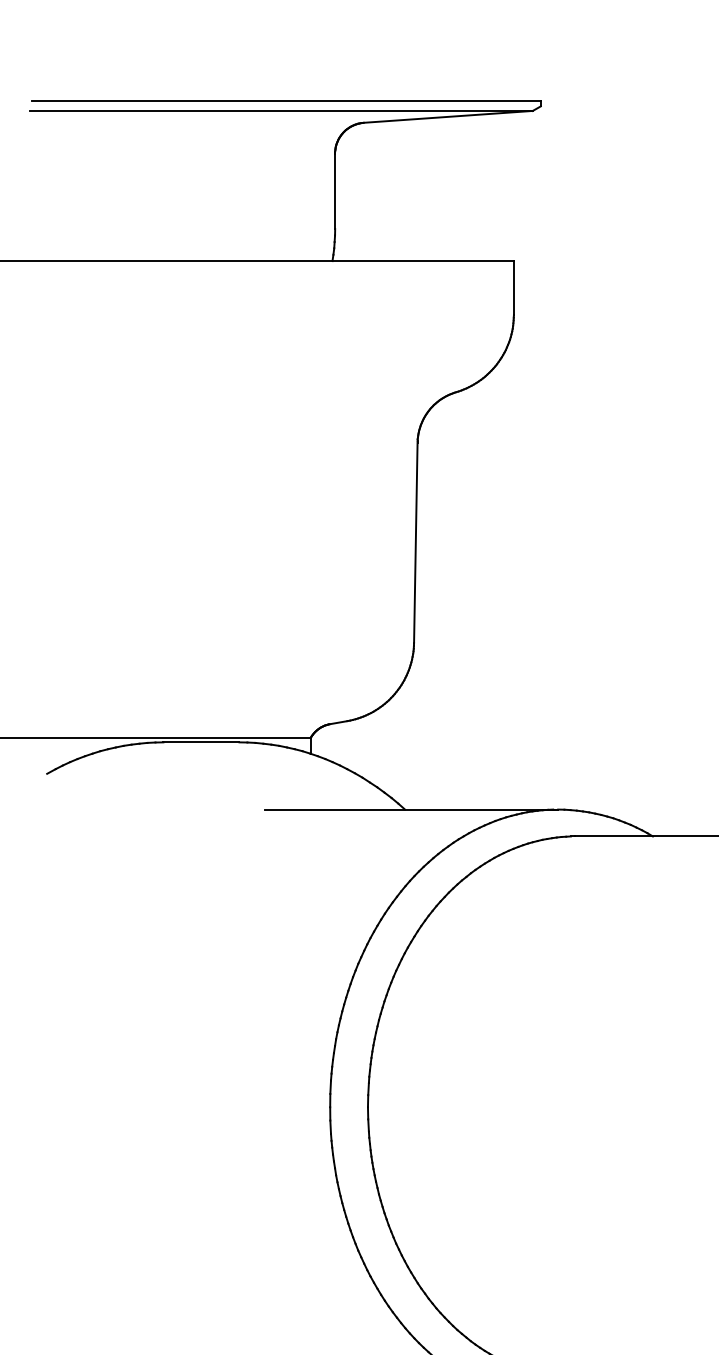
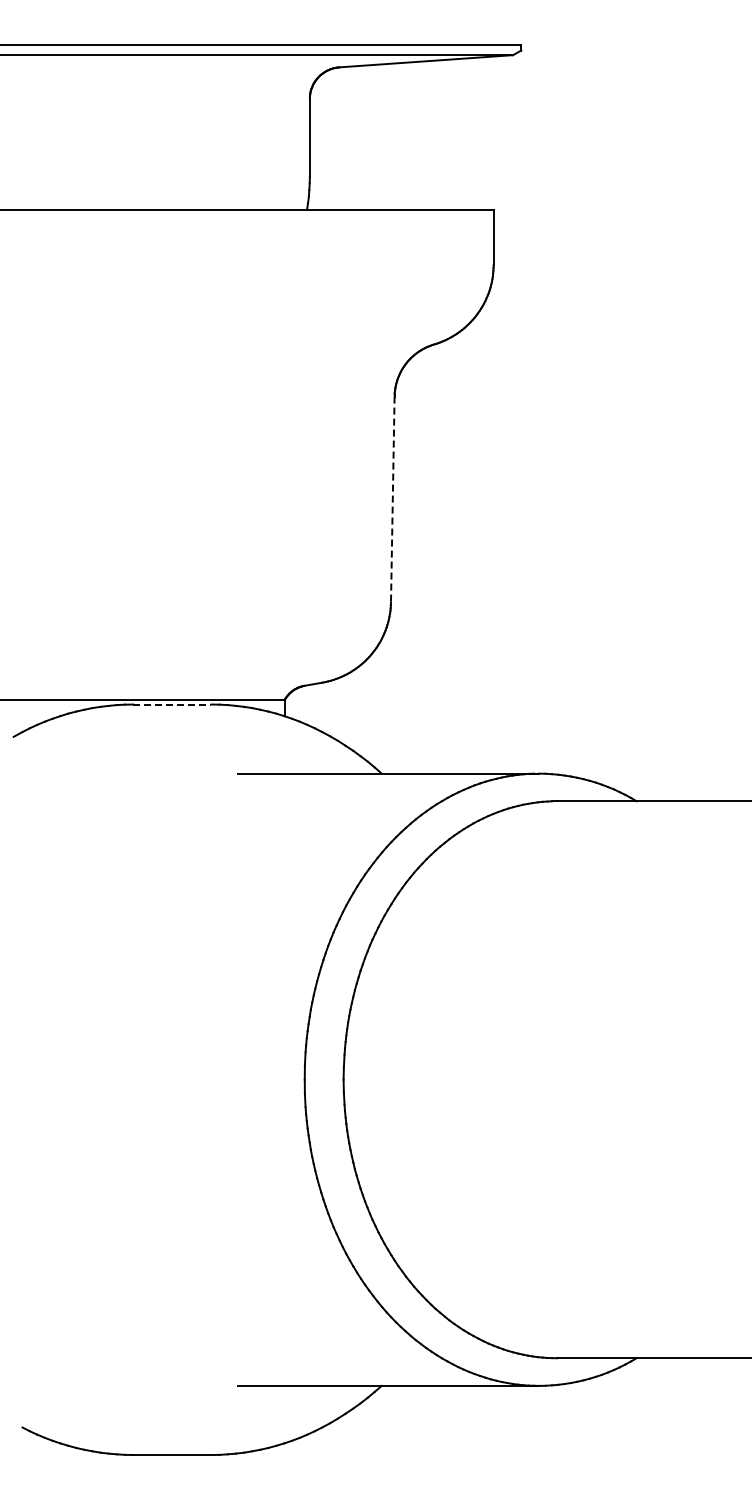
line: (415, 543) -> (392, 499), solid -> dashed
line: (201, 742) -> (172, 704), solid -> dashed

